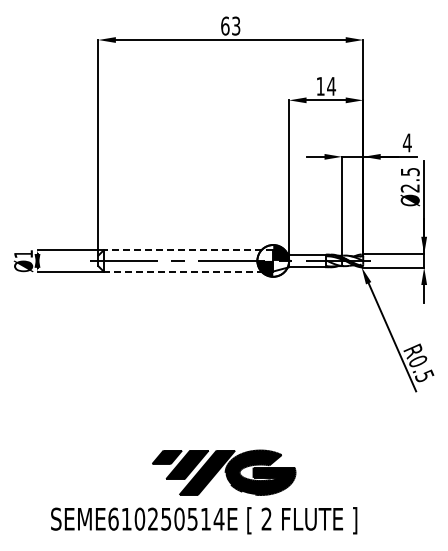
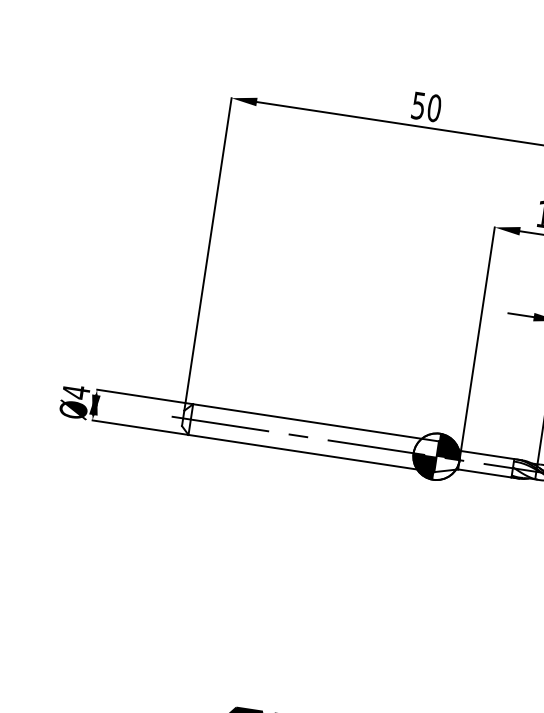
text: (230, 25) -> (426, 106), 63 -> 50
line: (188, 250) -> (316, 423), dashed -> solid
text: (23, 253) -> (76, 391), Ø1 -> Ø4
line: (188, 271) -> (311, 453), dashed -> solid

